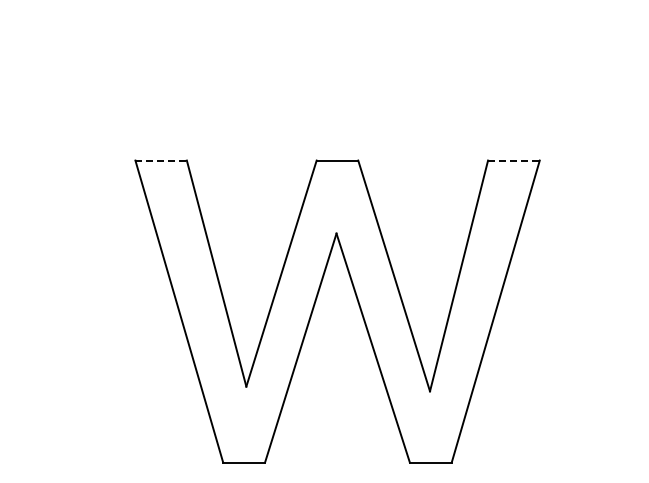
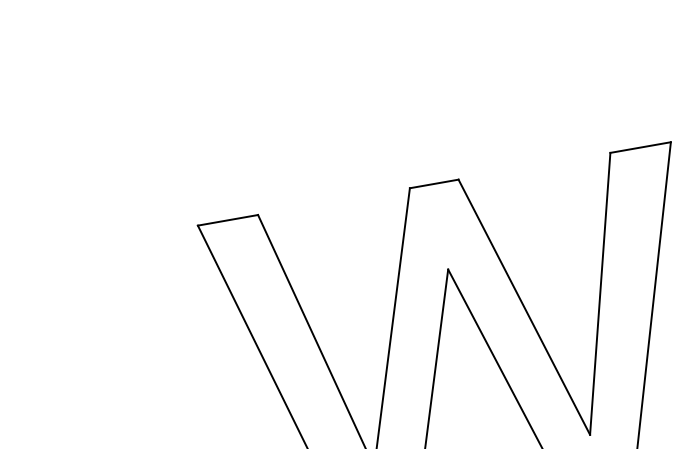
line: (161, 160) -> (228, 220), dashed -> solid
line: (513, 160) -> (640, 147), dashed -> solid

